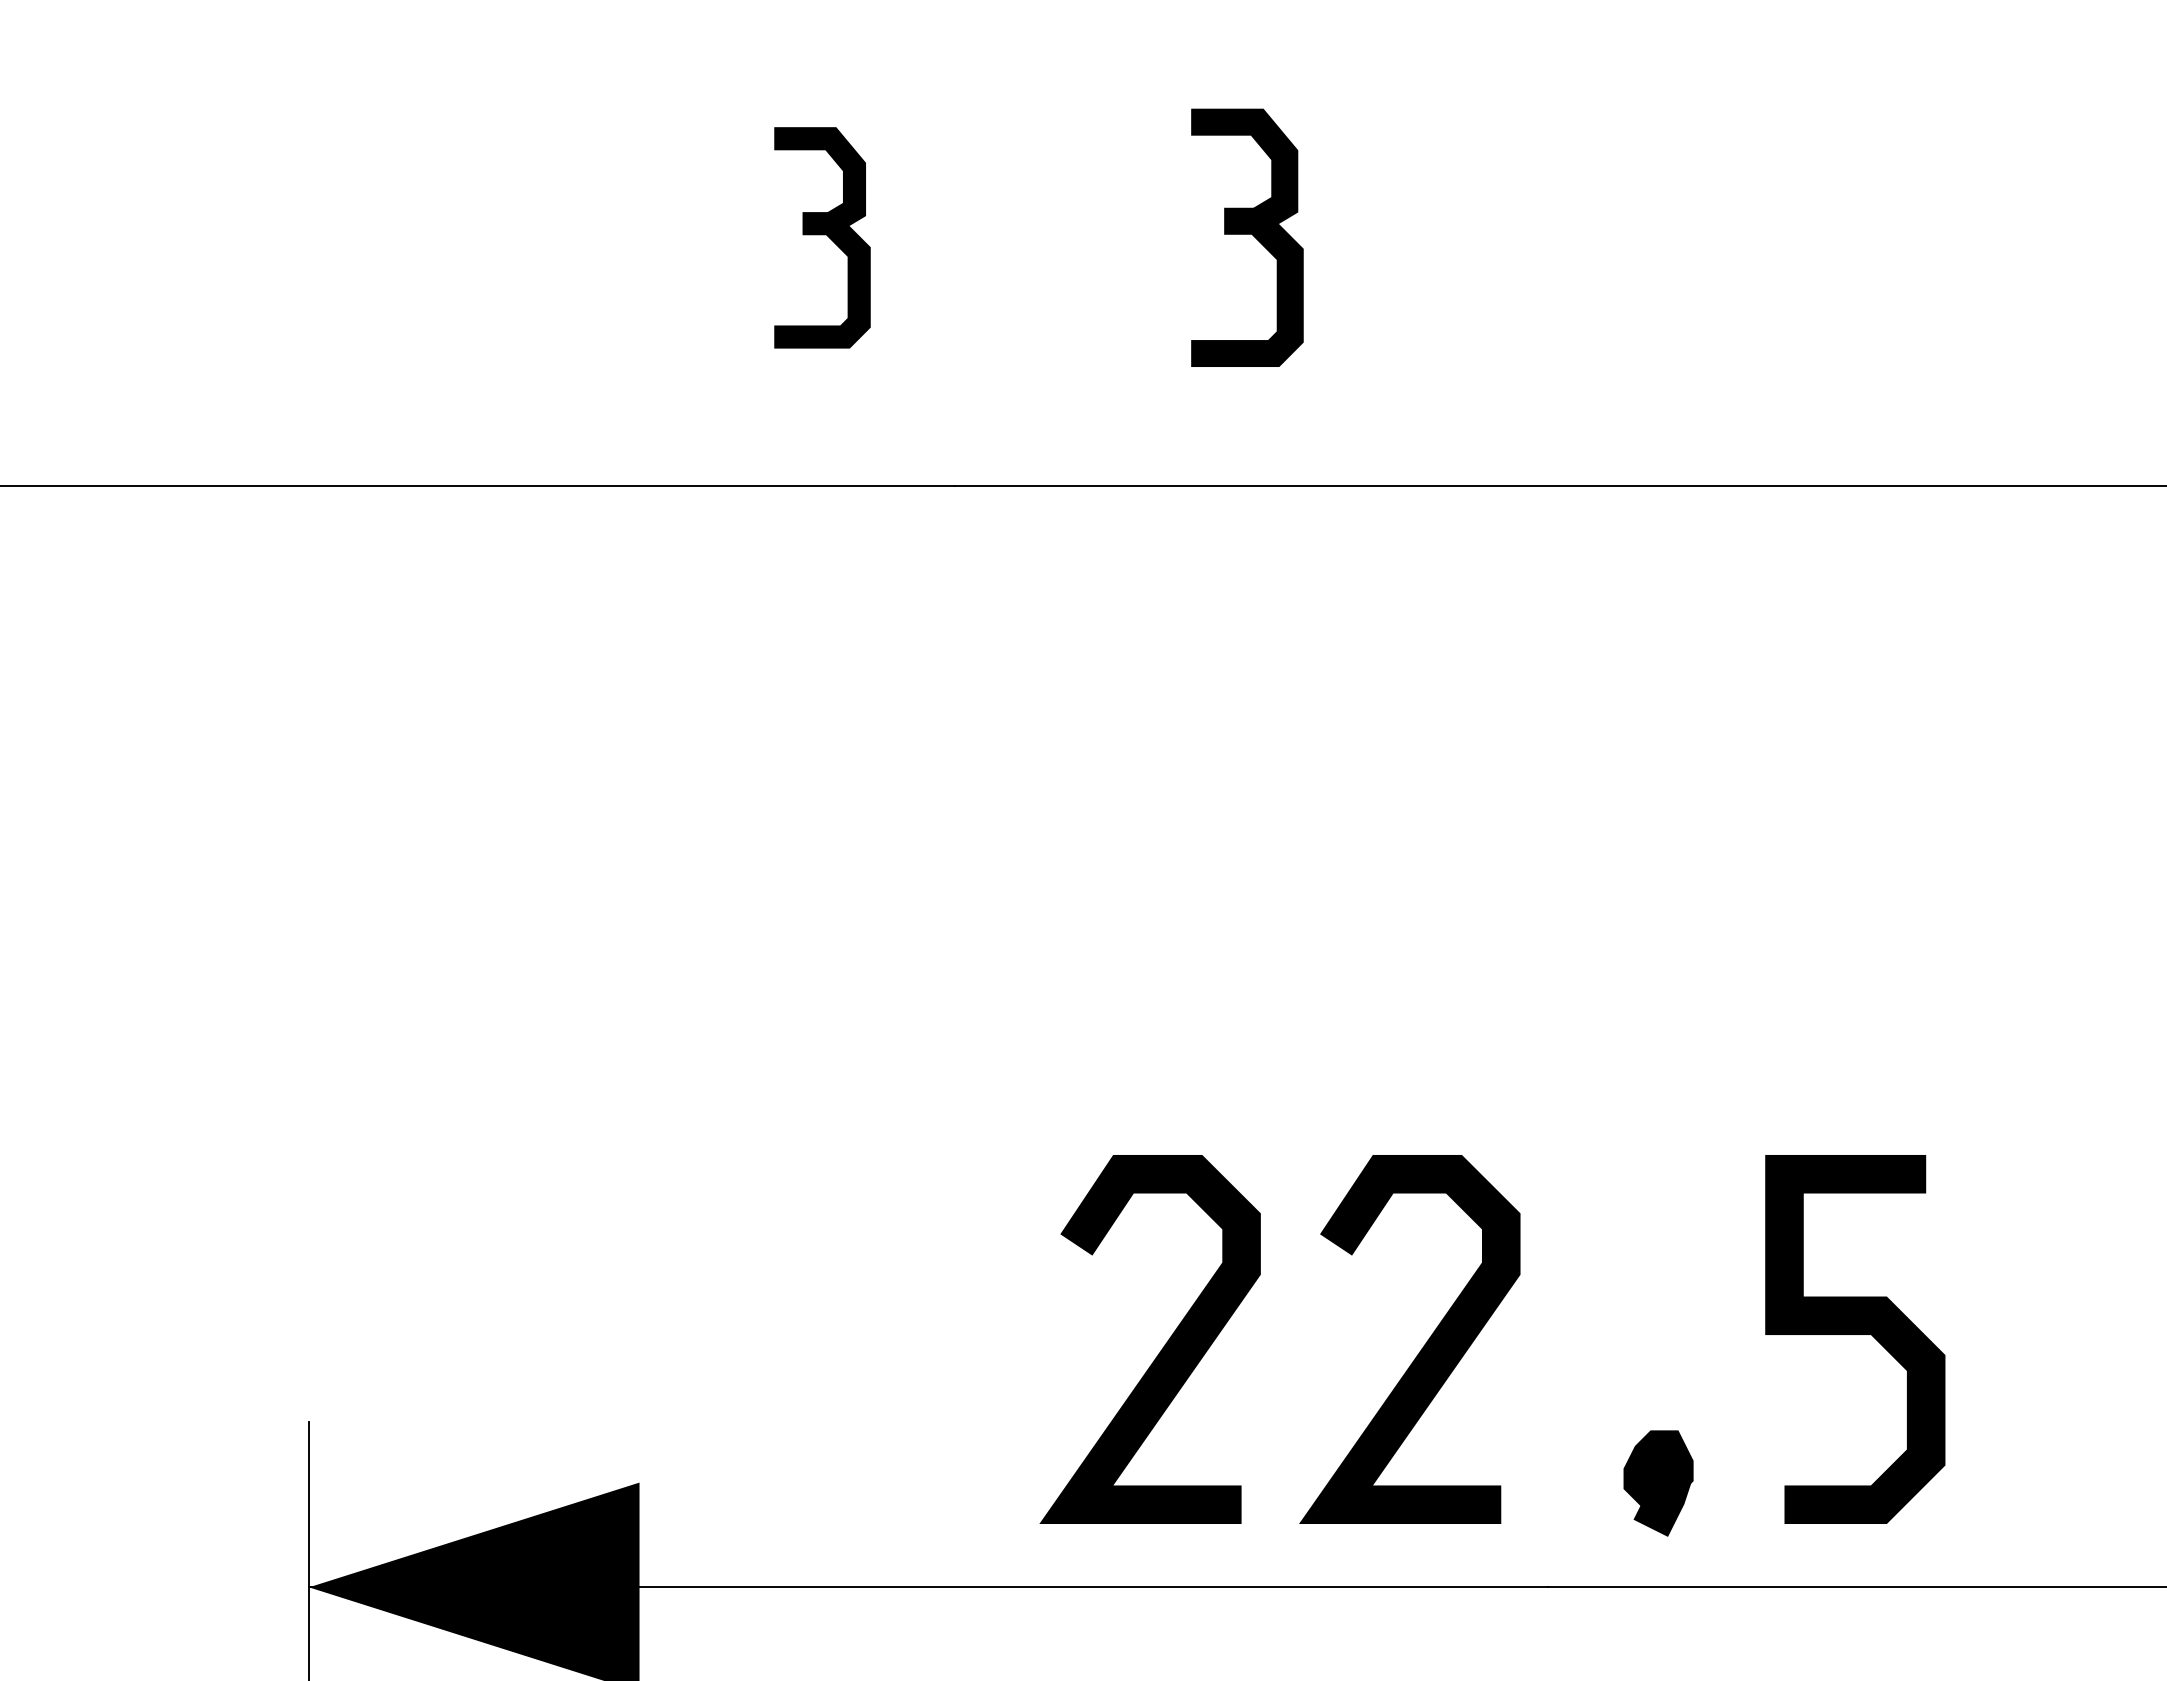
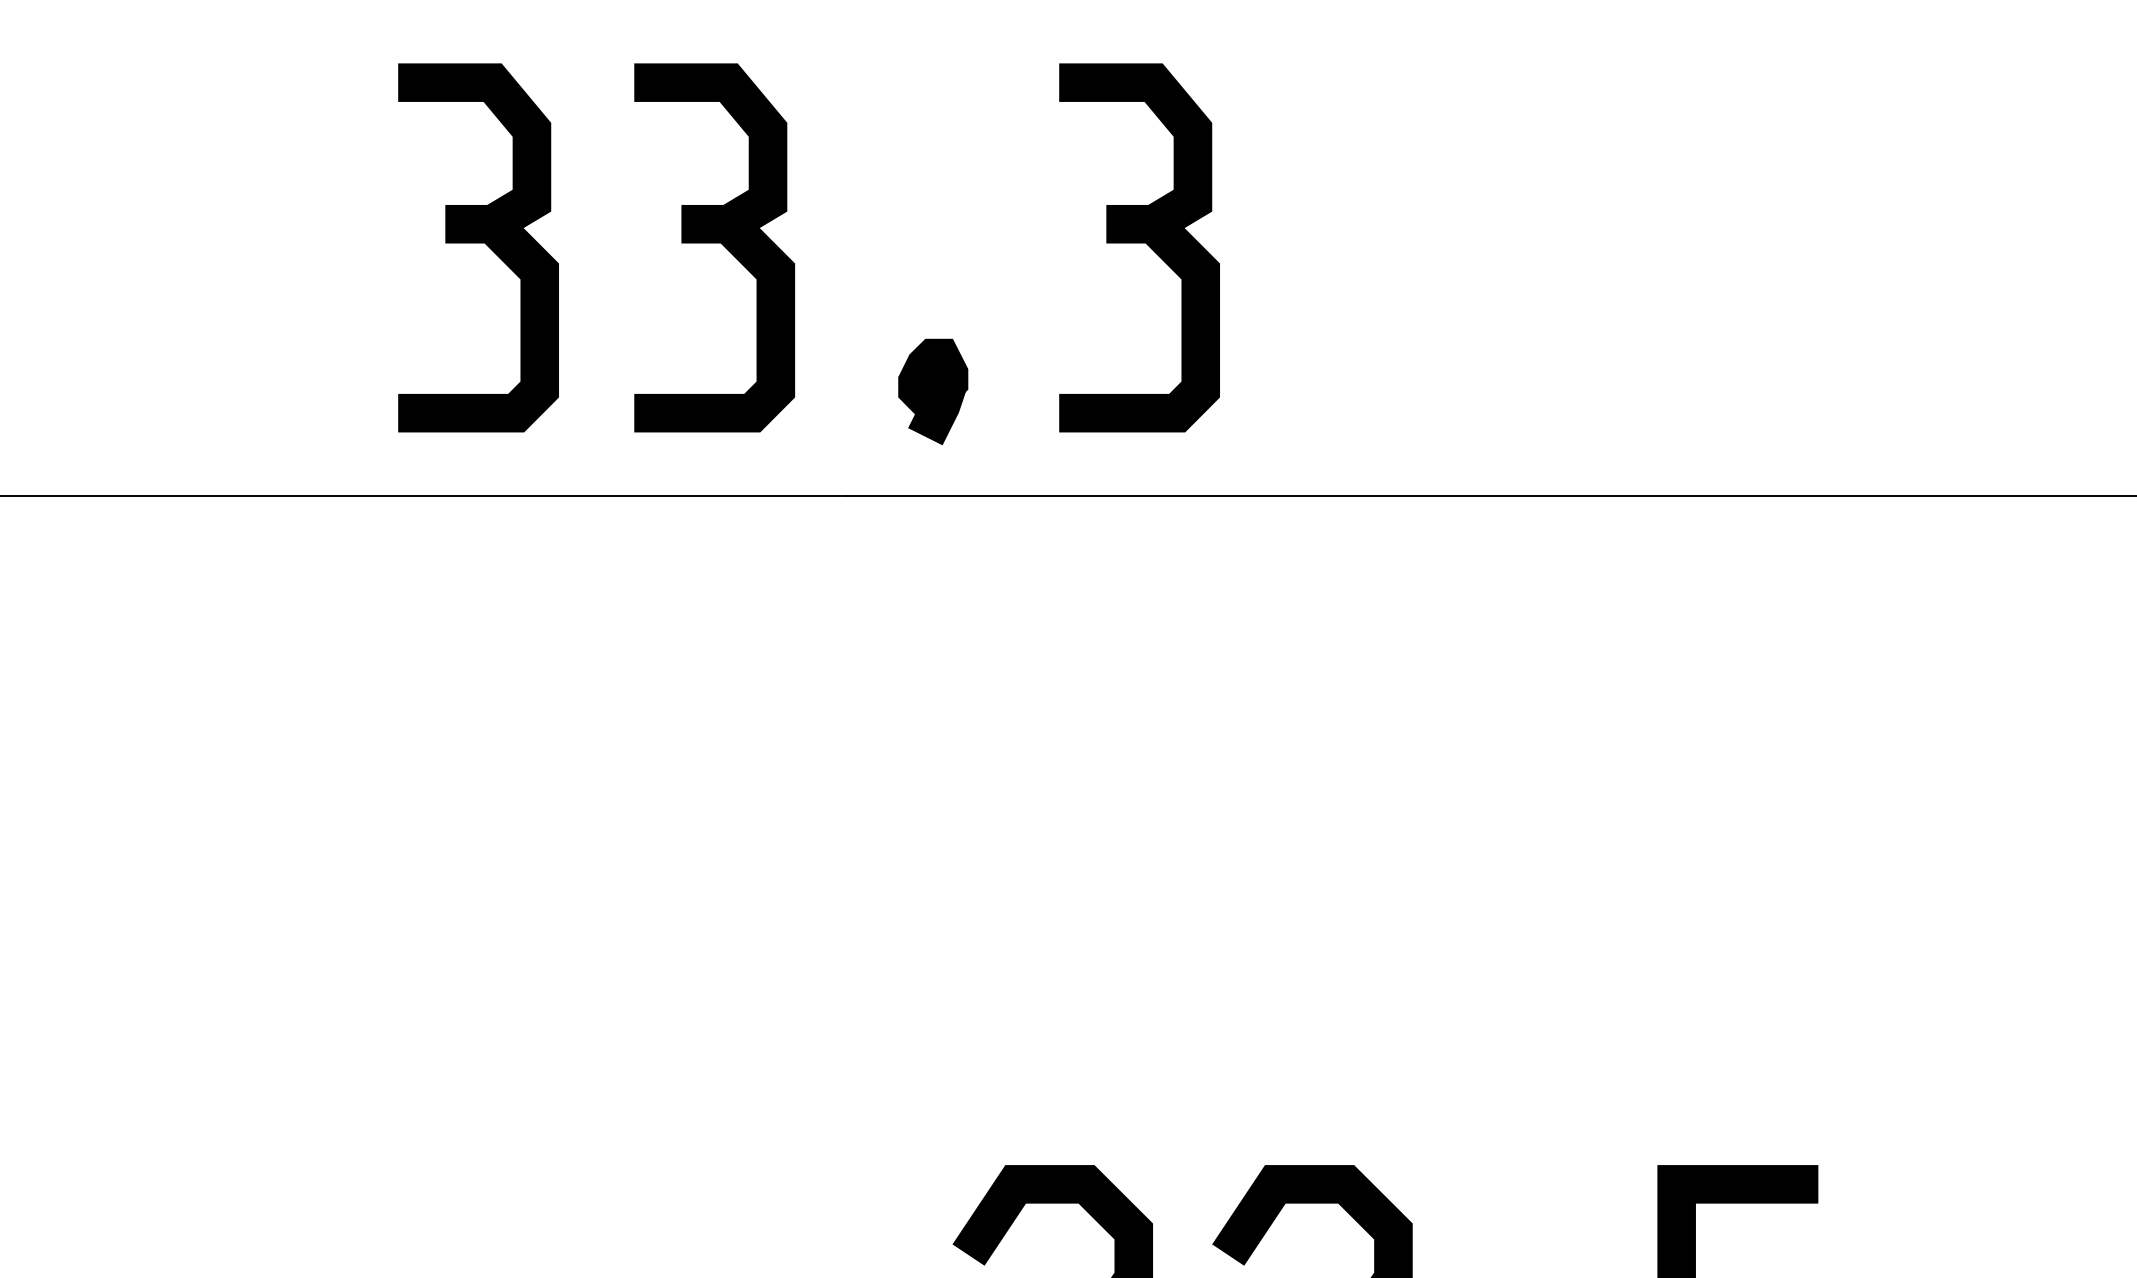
part: (586, 237) -> (478, 247), added
part: (822, 237) -> (714, 247), size x1.67
part: (1247, 237) -> (1139, 247), size x1.43
part: (1041, 381) -> (933, 391), added

